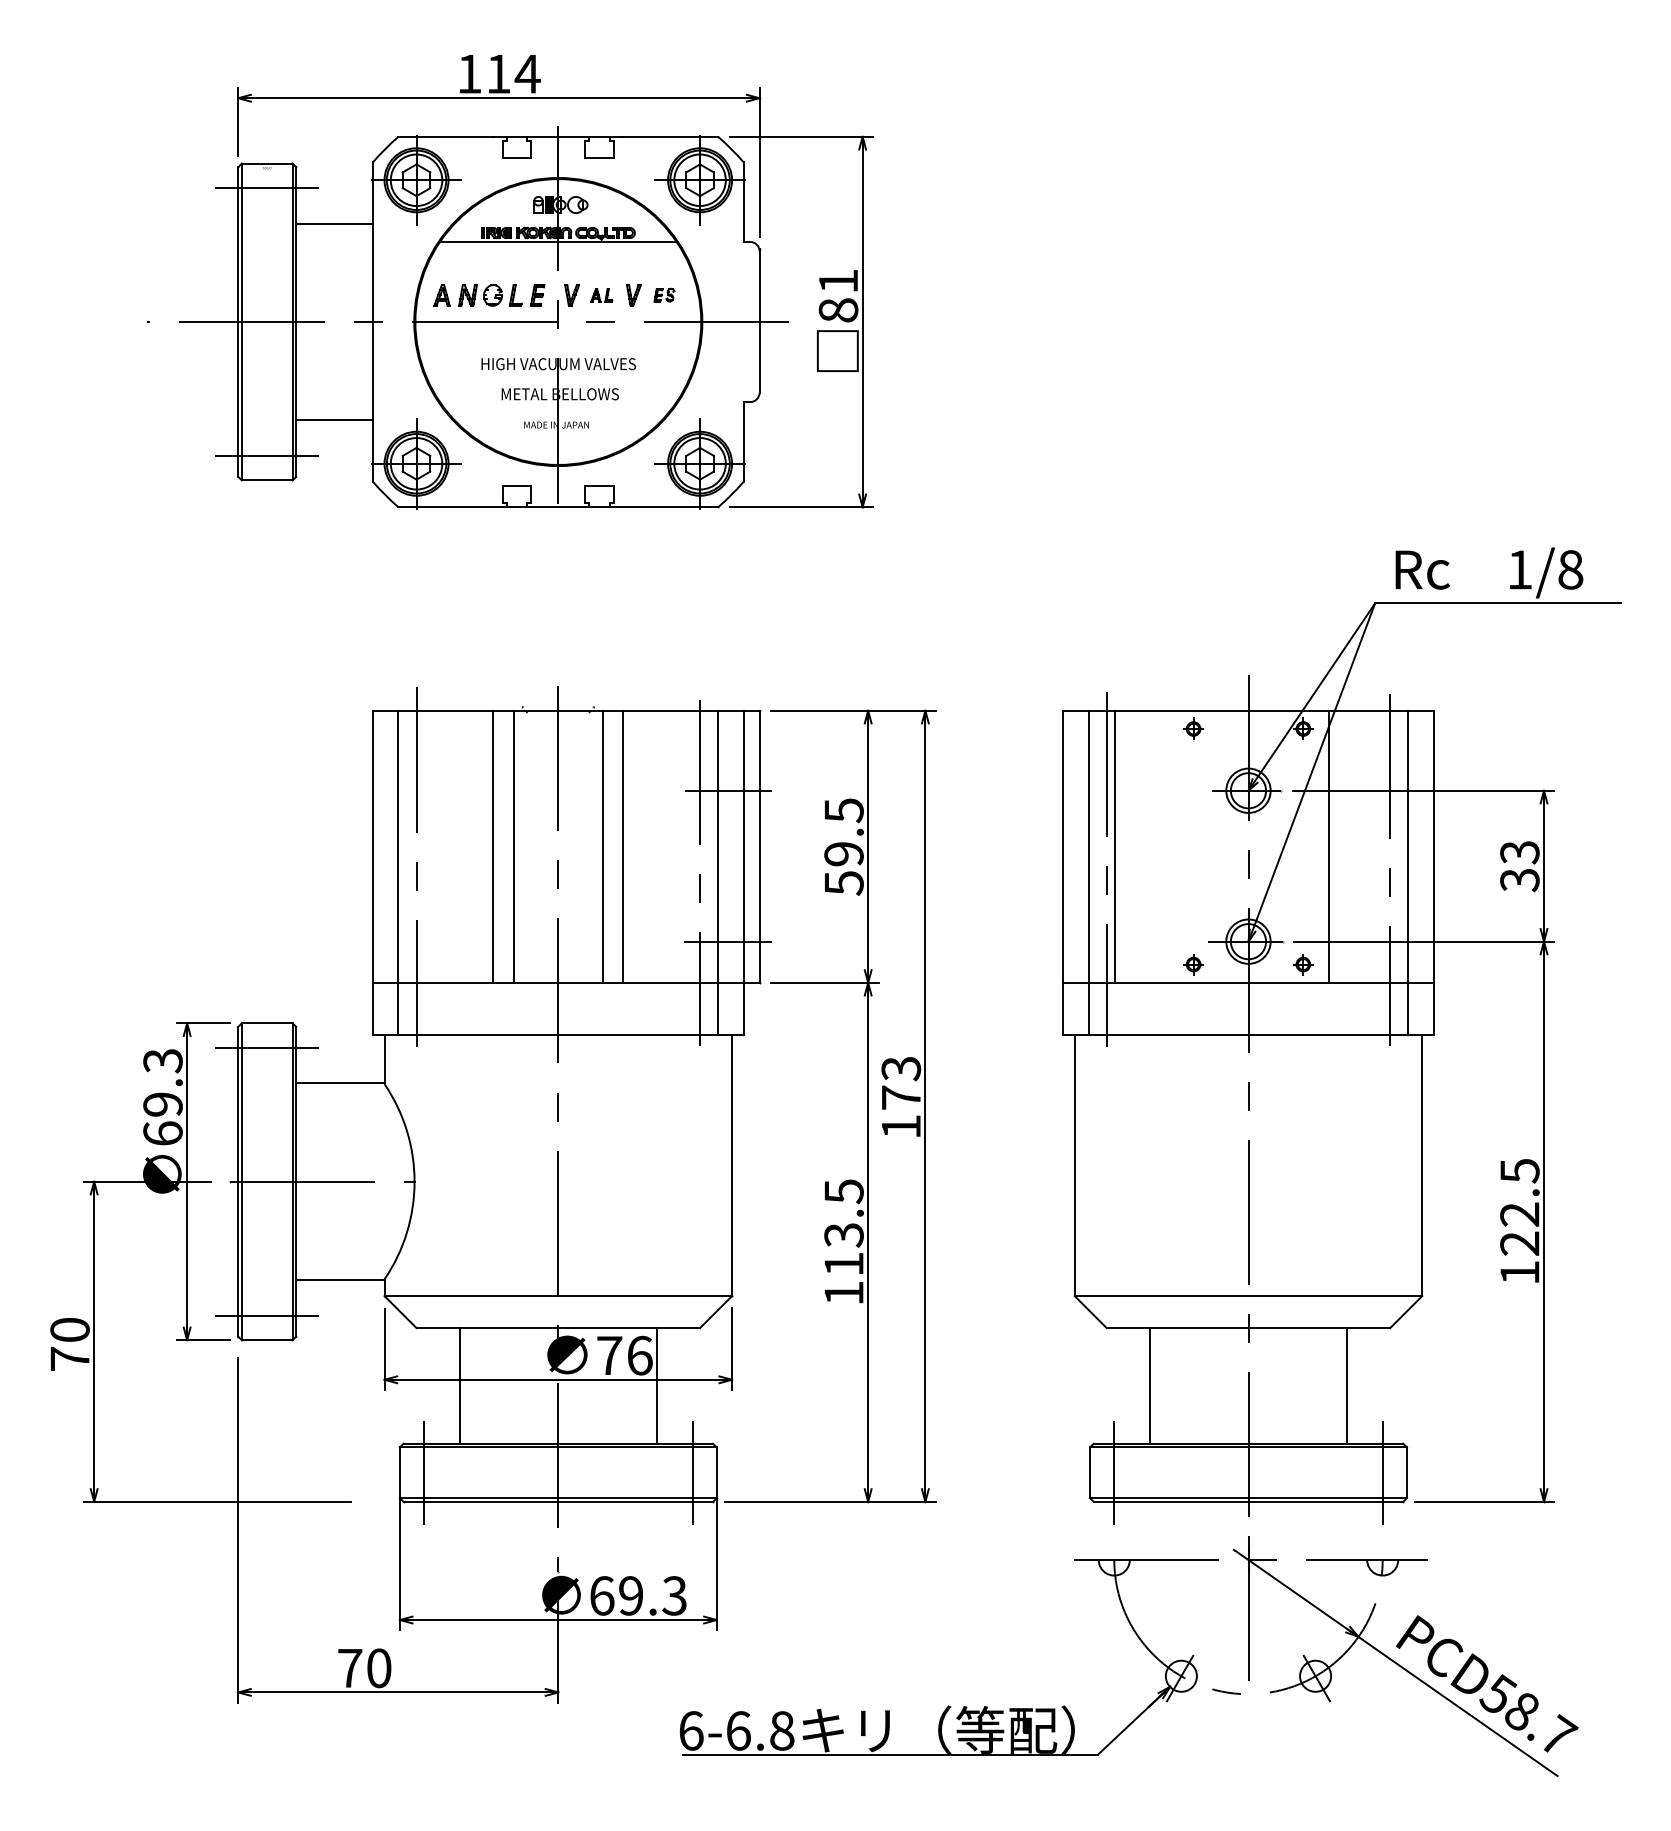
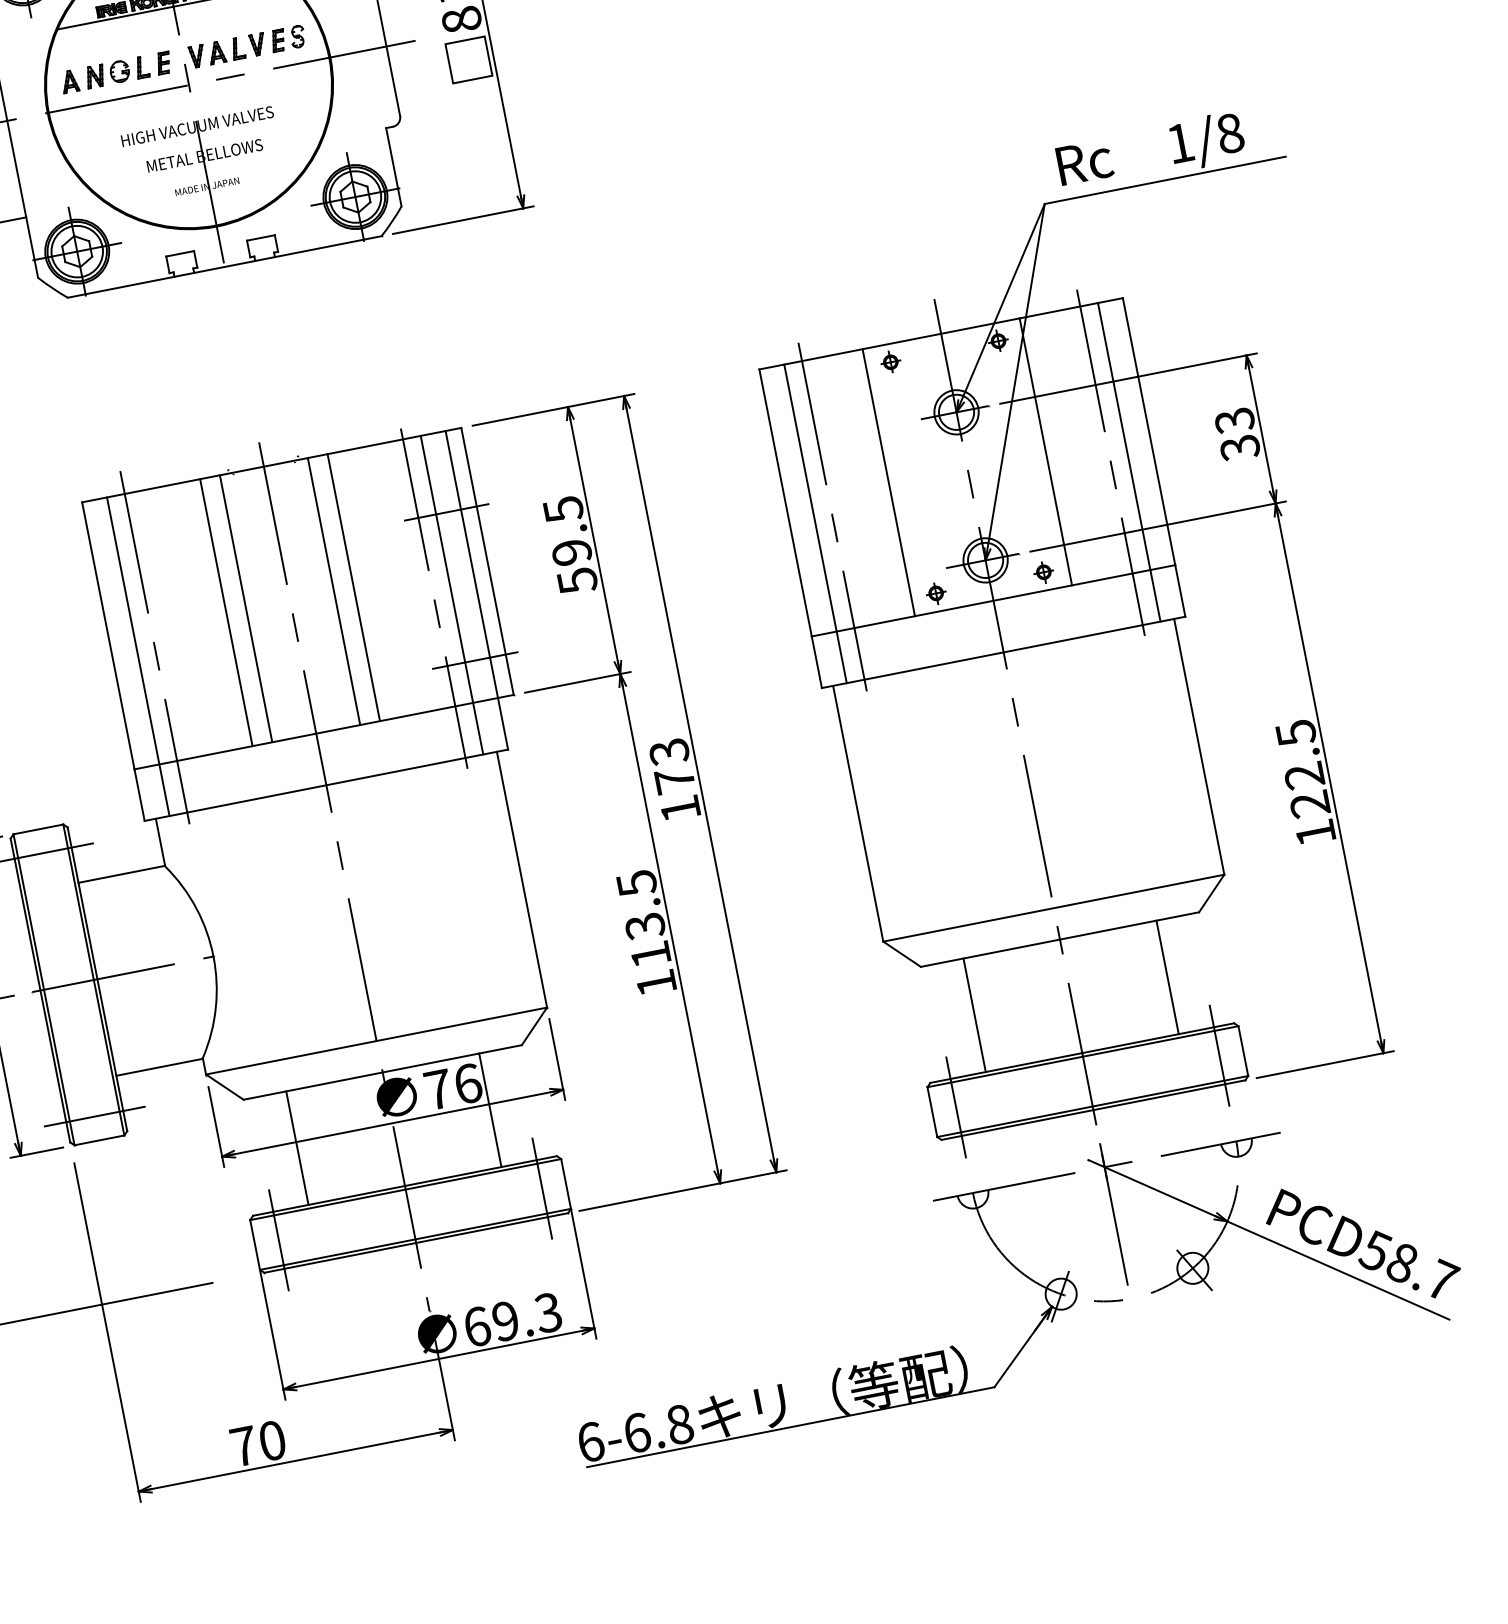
part: (664, 294) -> (287, 37), size x1.67
part: (601, 295) -> (226, 50), size x1.67
line: (1115, 846) -> (888, 482), moved

